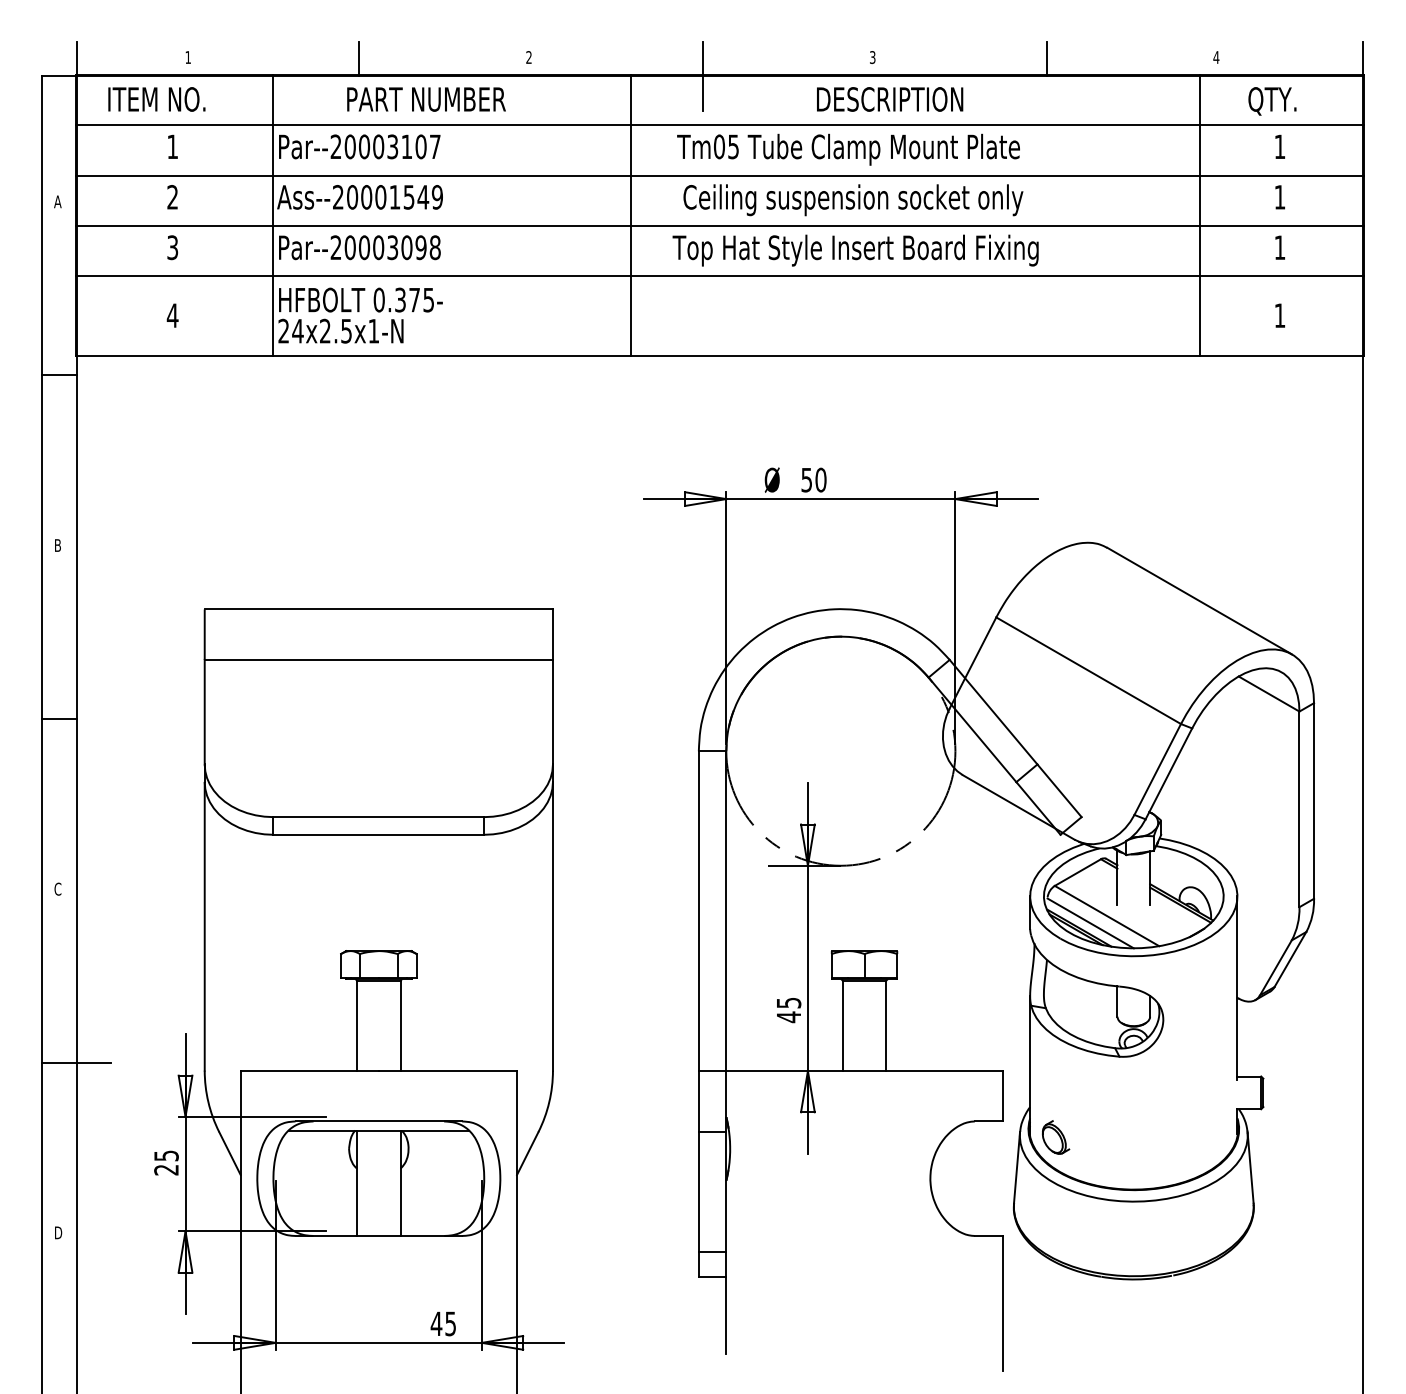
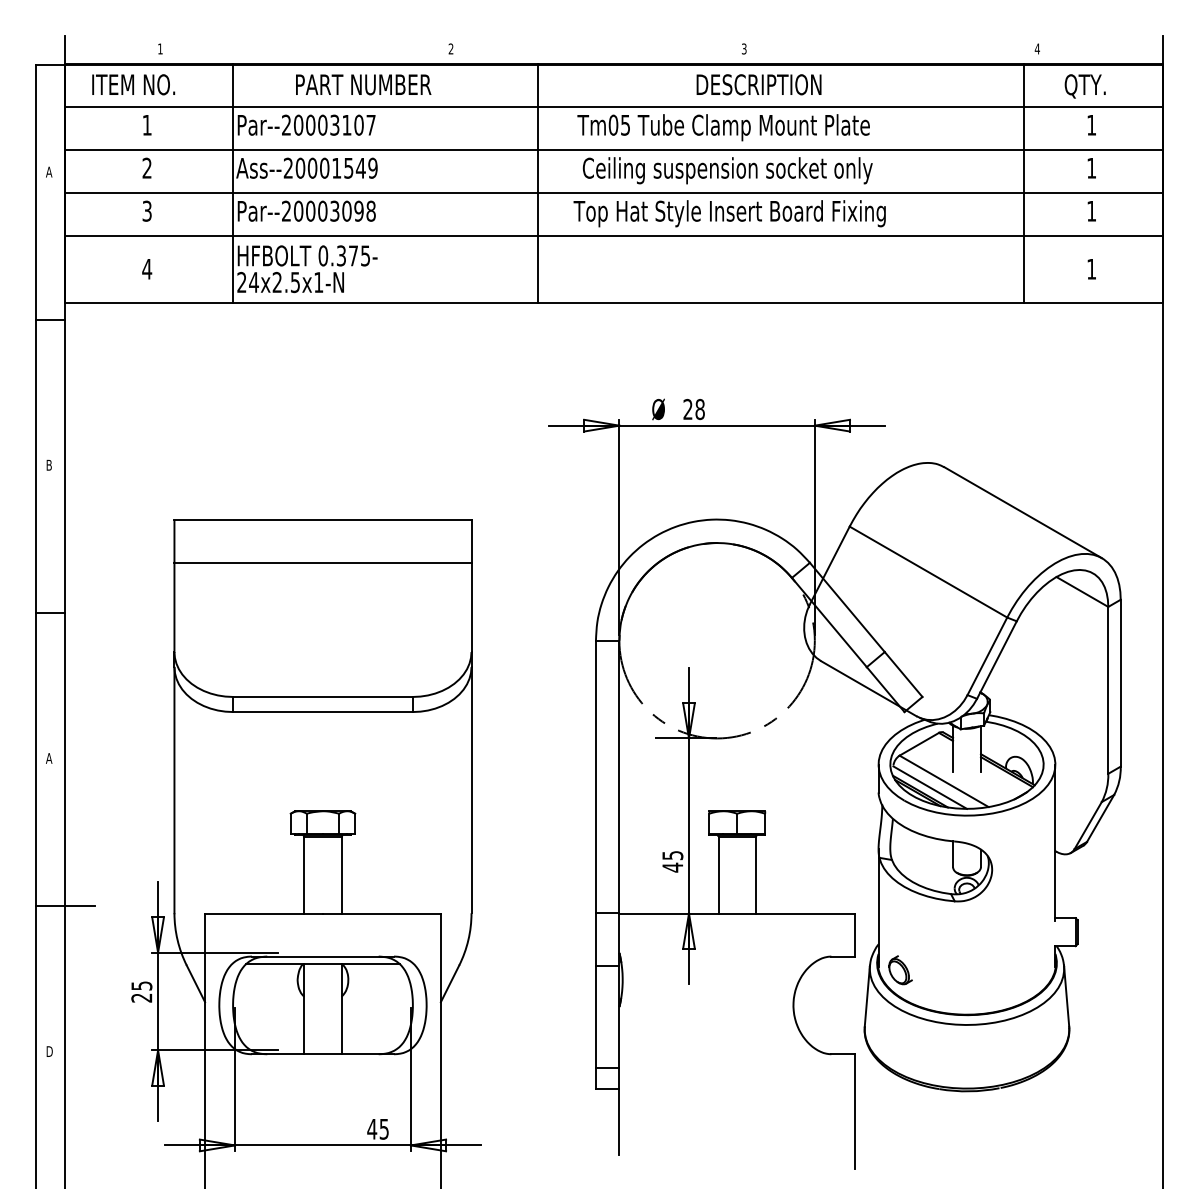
line: (359, 59) -> (306, 50), removed
line: (1046, 59) -> (892, 50), removed
line: (703, 75) -> (599, 64), removed
text: (813, 480) -> (693, 409), 50 -> 28
text: (58, 888) -> (49, 757), C -> A

